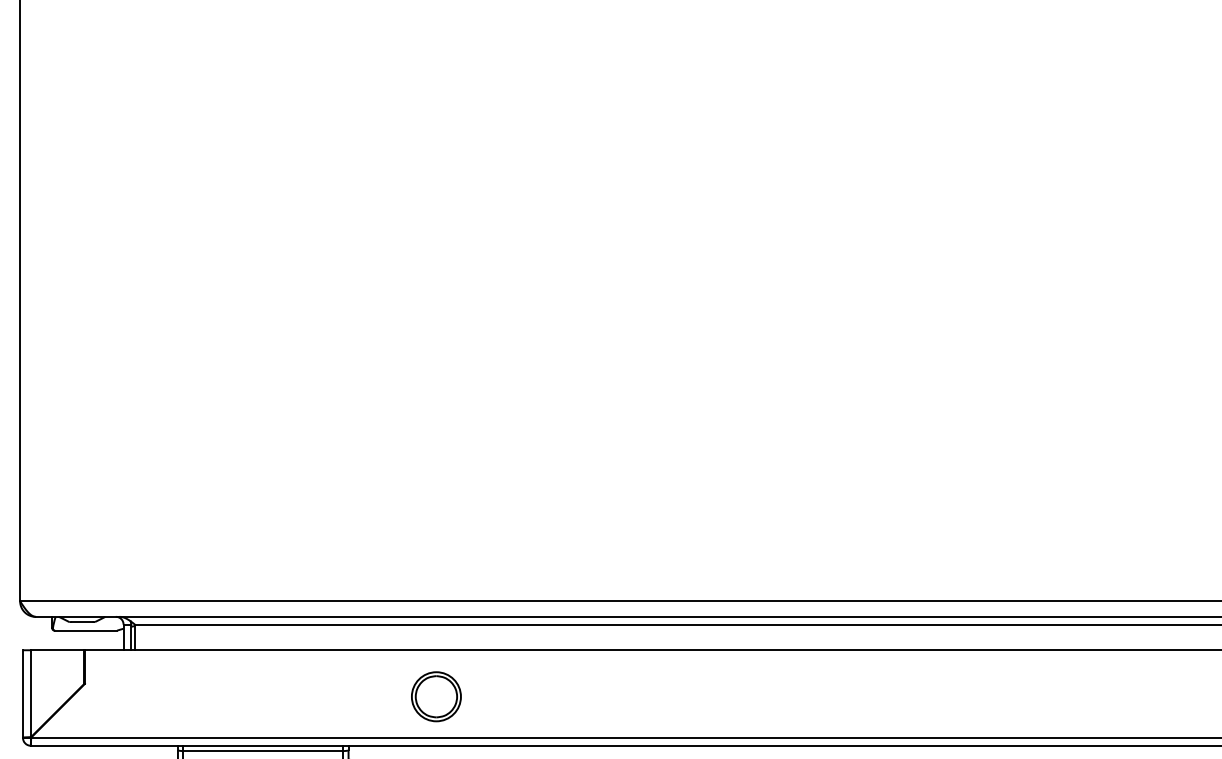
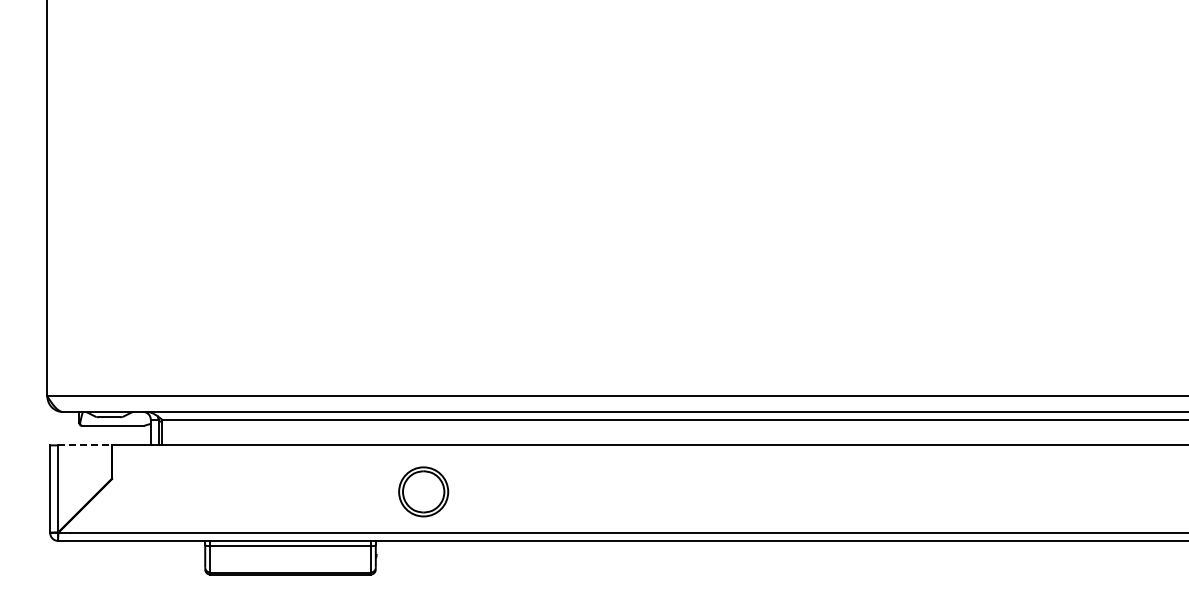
line: (57, 650) -> (84, 445), solid -> dashed
part: (436, 696) -> (423, 491), moved

